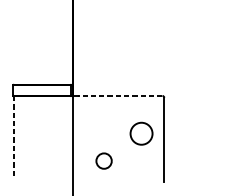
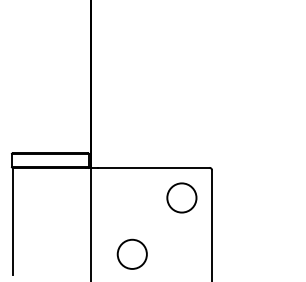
line: (120, 95) -> (153, 167), dashed -> solid
circle: (141, 133) -> (181, 197), moved
line: (13, 136) -> (12, 221), dashed -> solid
circle: (103, 160) -> (131, 253), size x1.43

